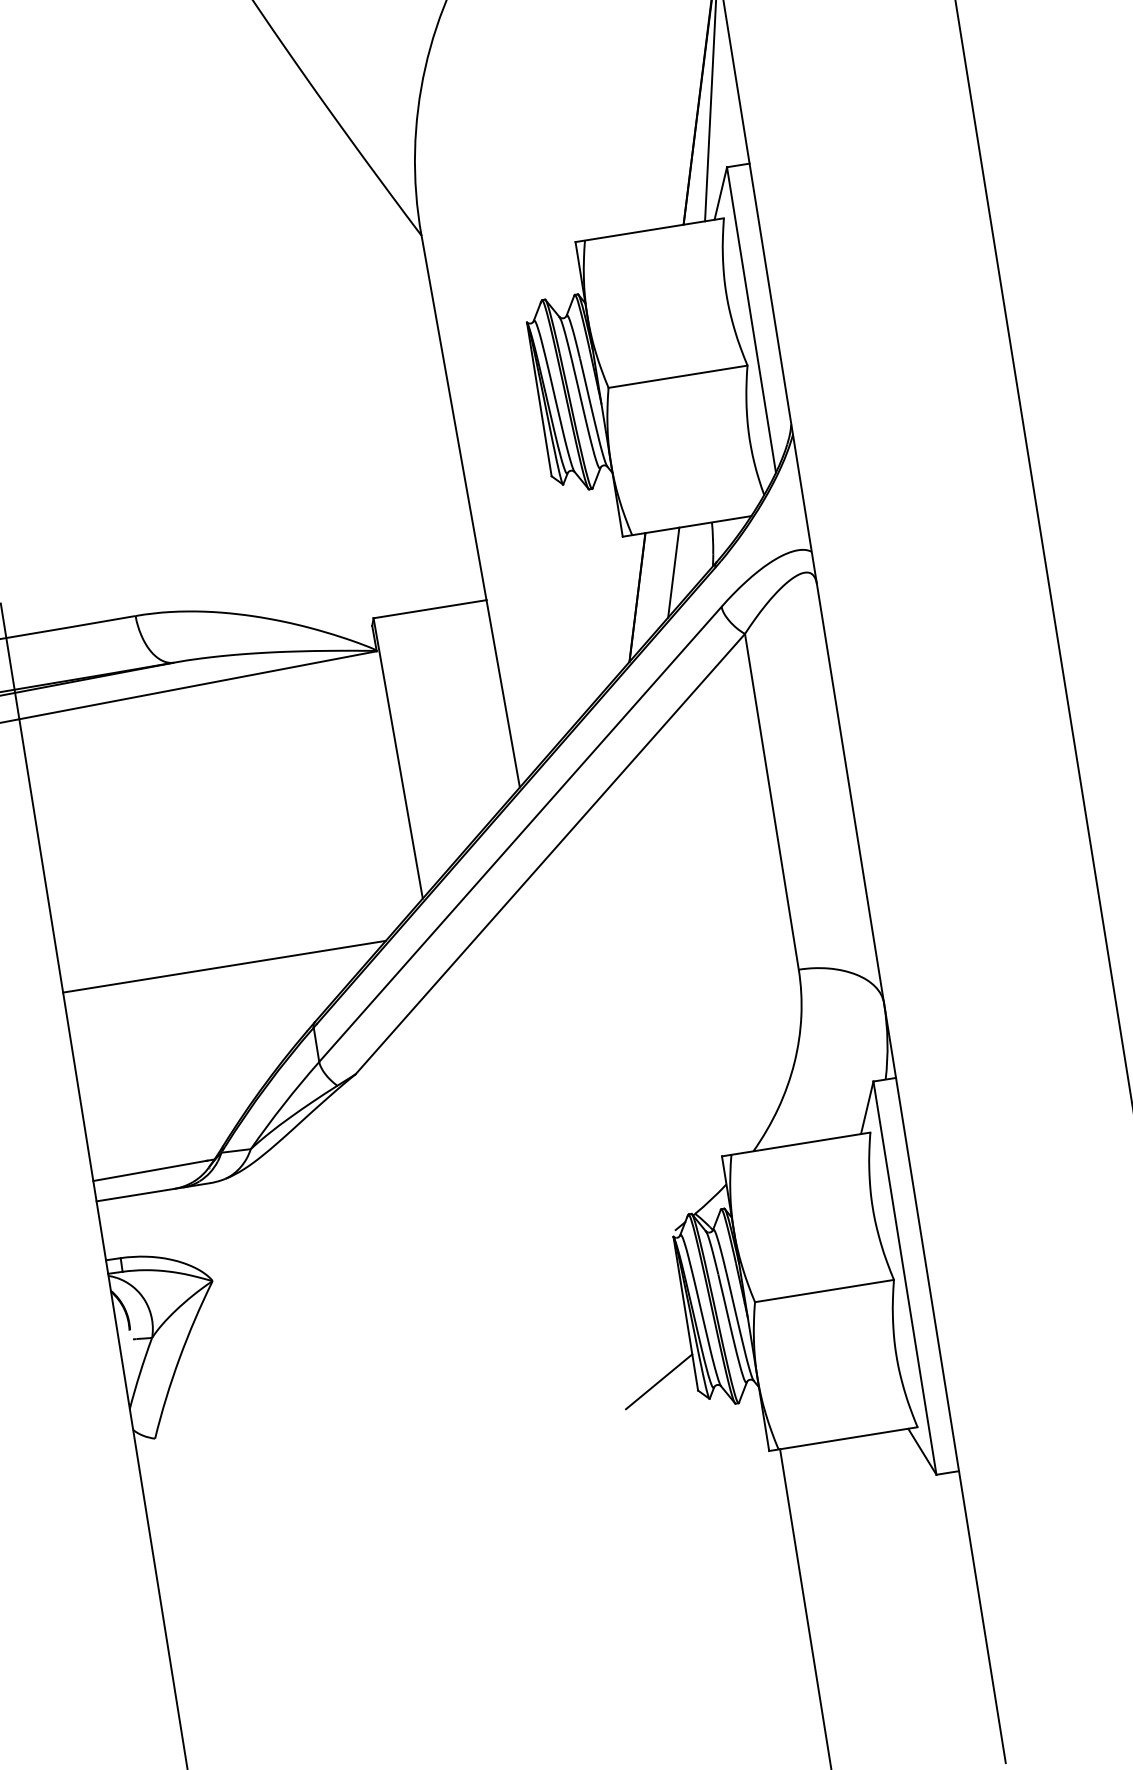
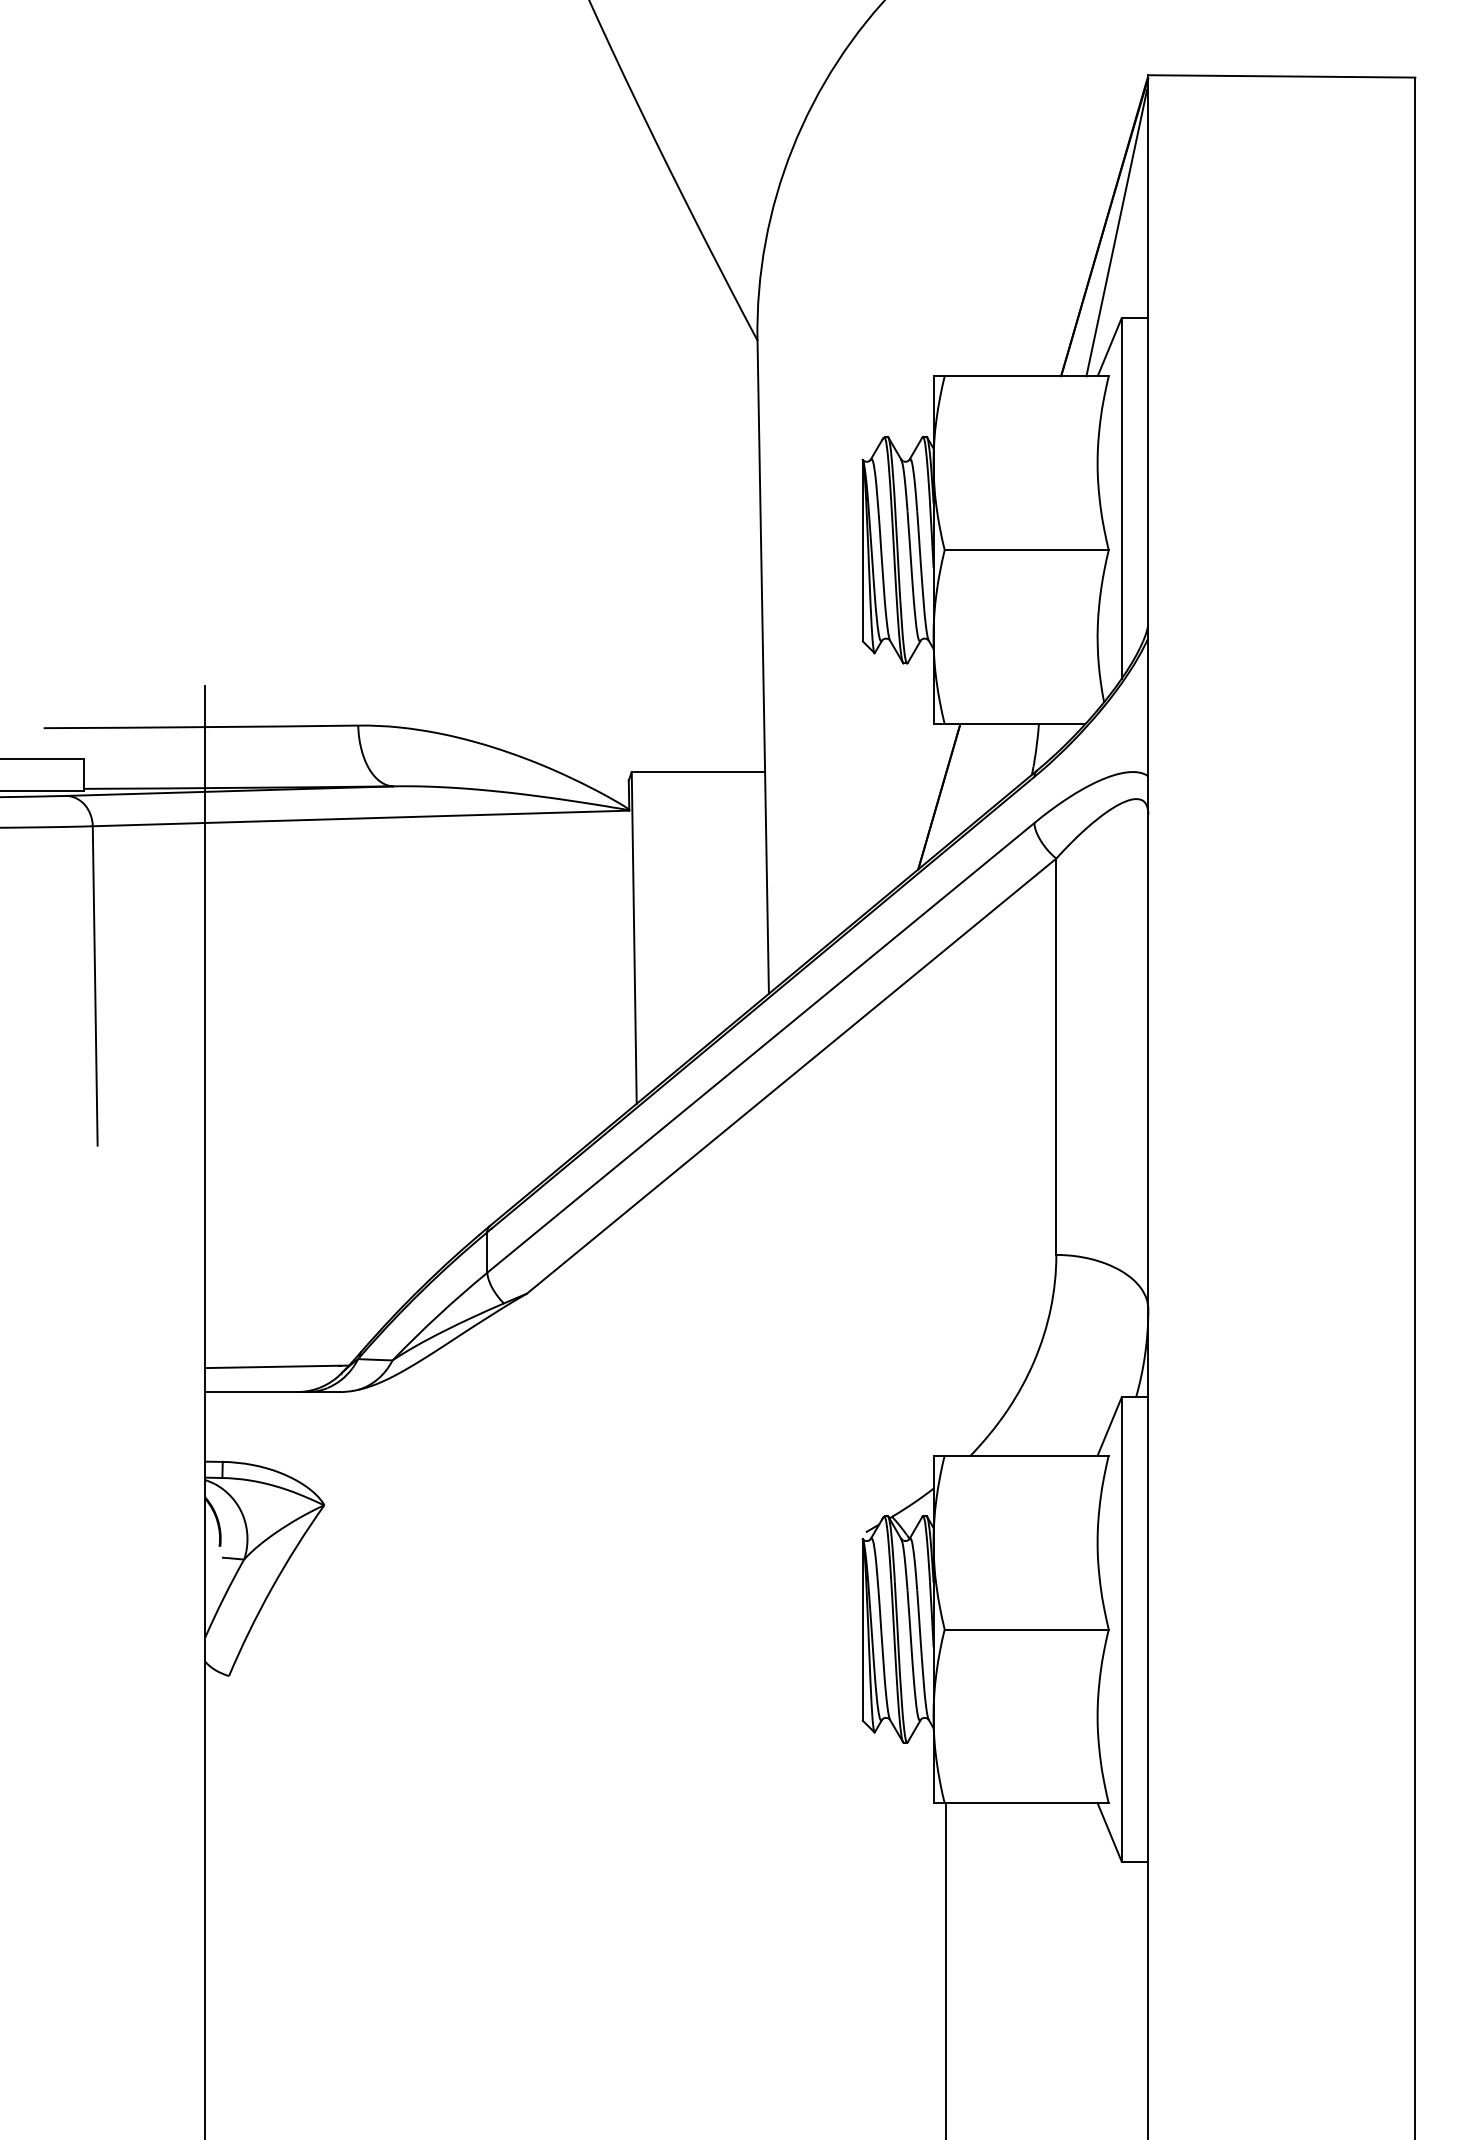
line: (673, 572) -> (985, 774), removed
line: (224, 966) -> (395, 1145), removed
line: (659, 1381) -> (819, 1703), removed

